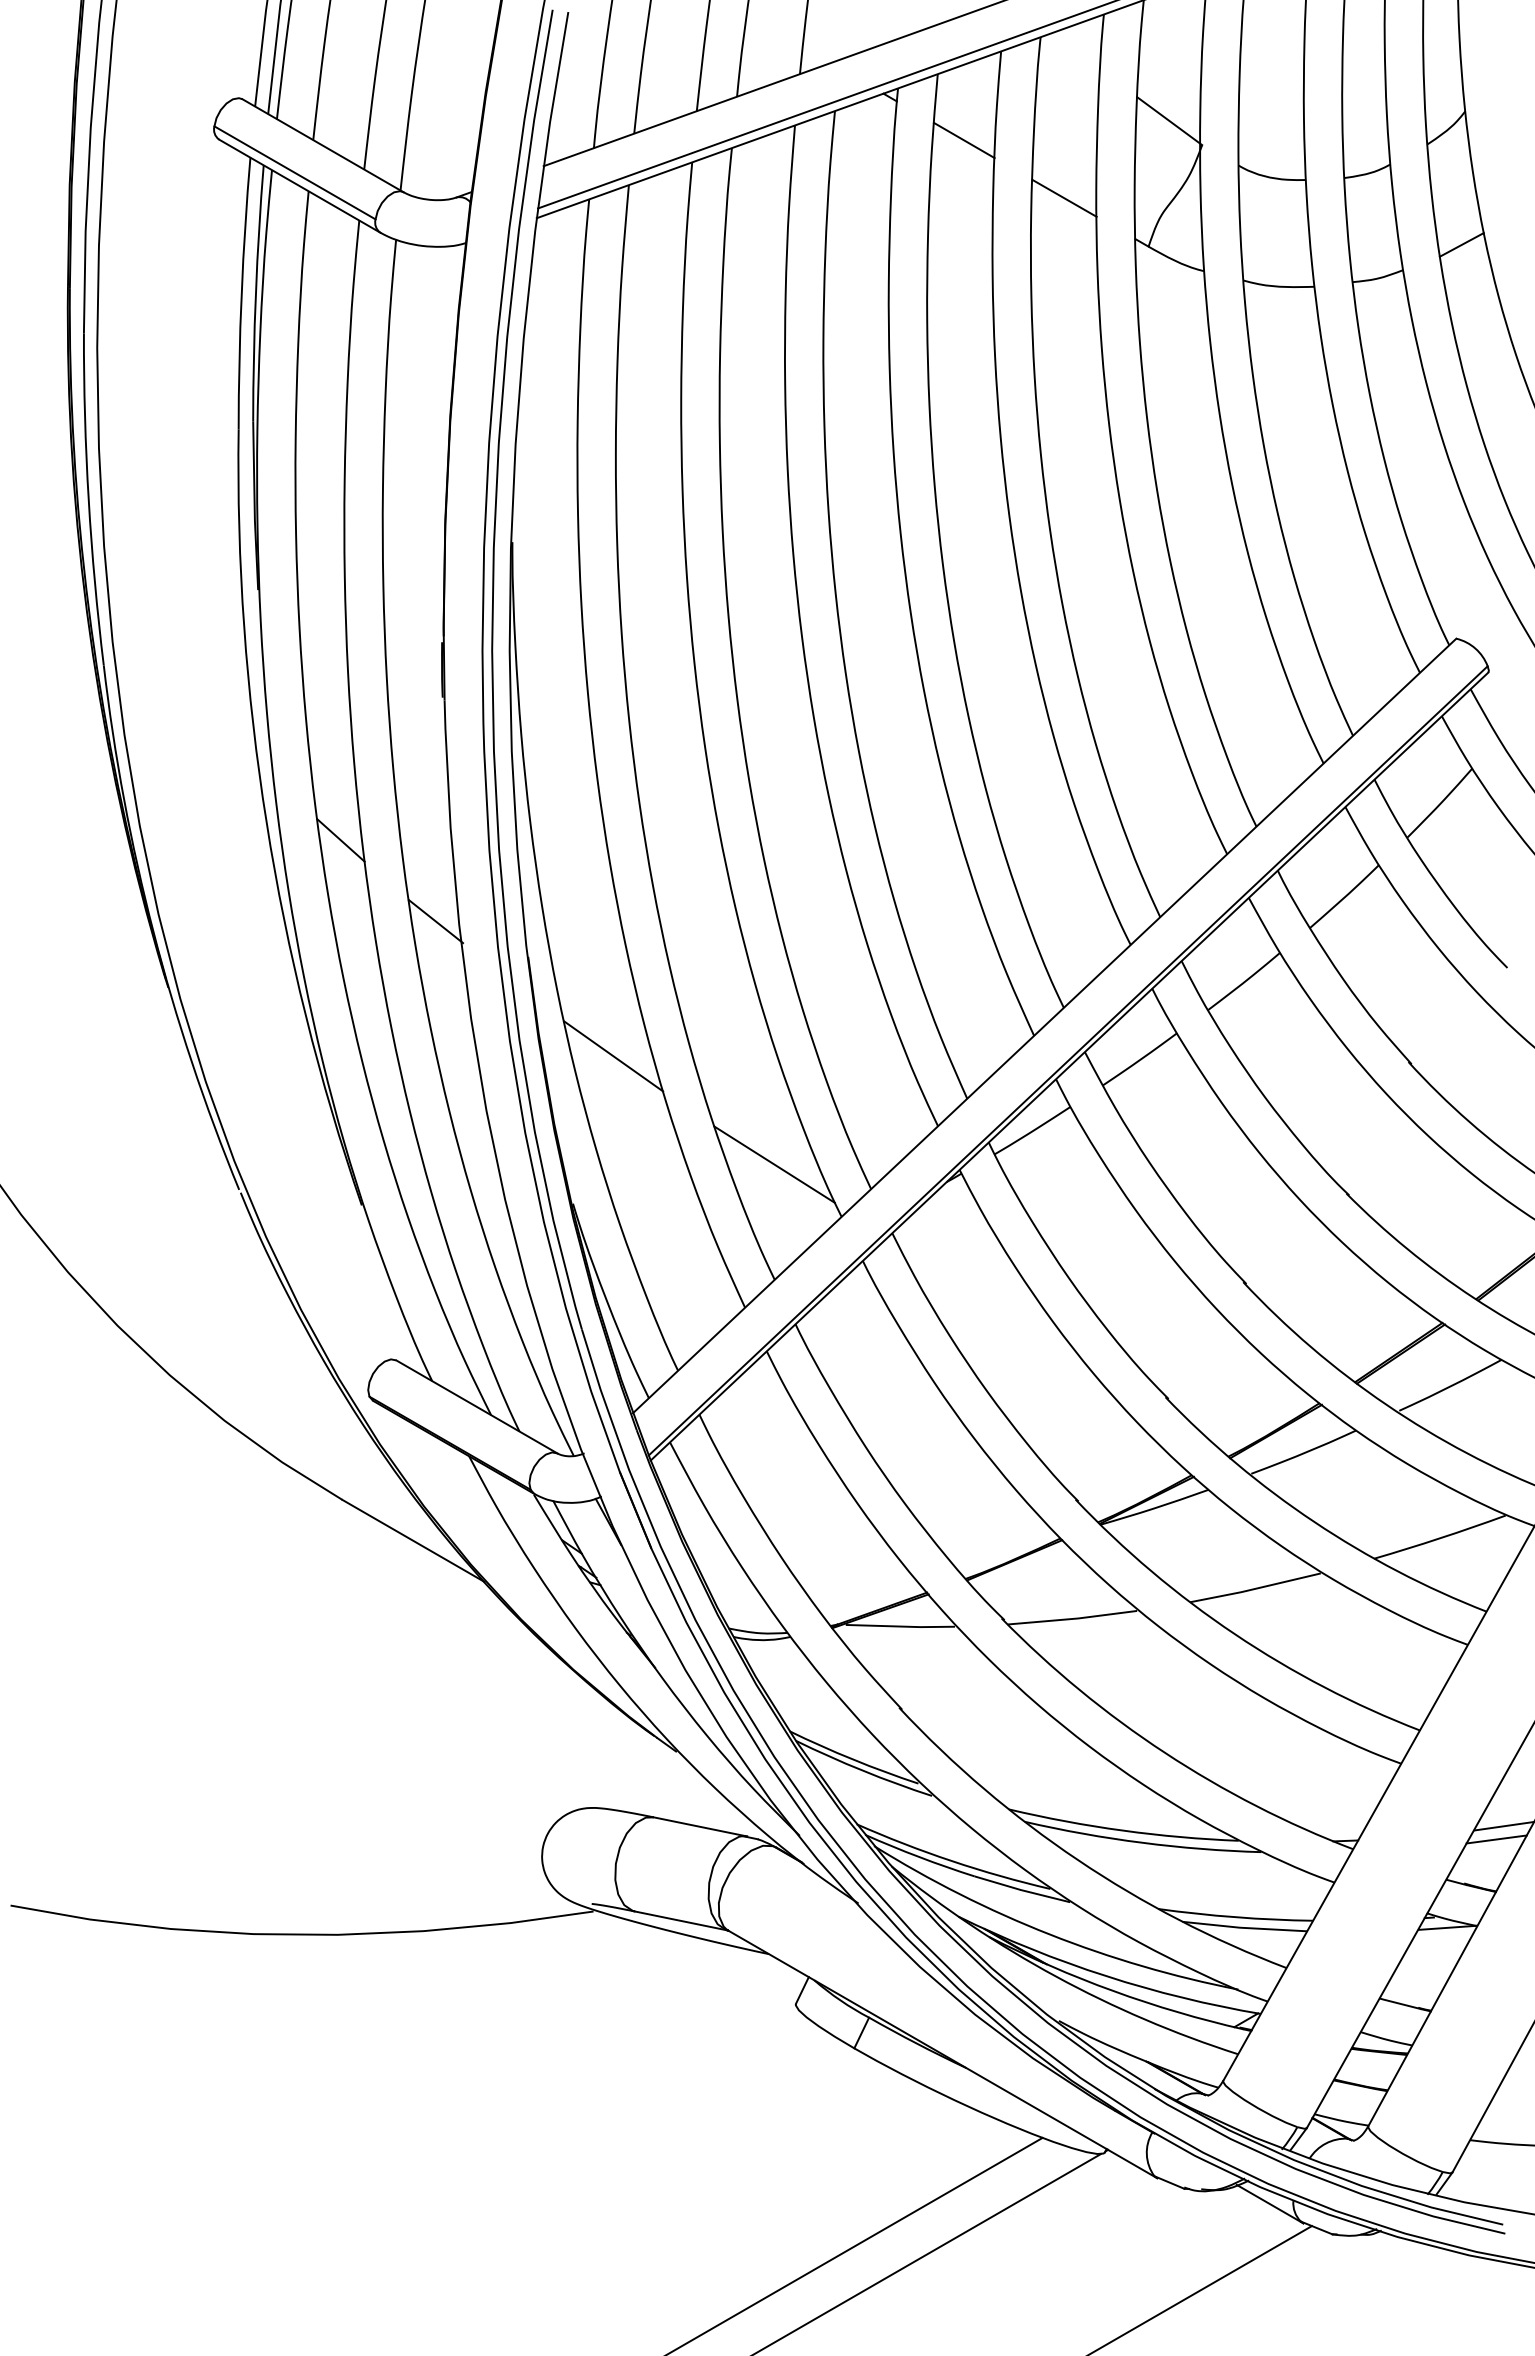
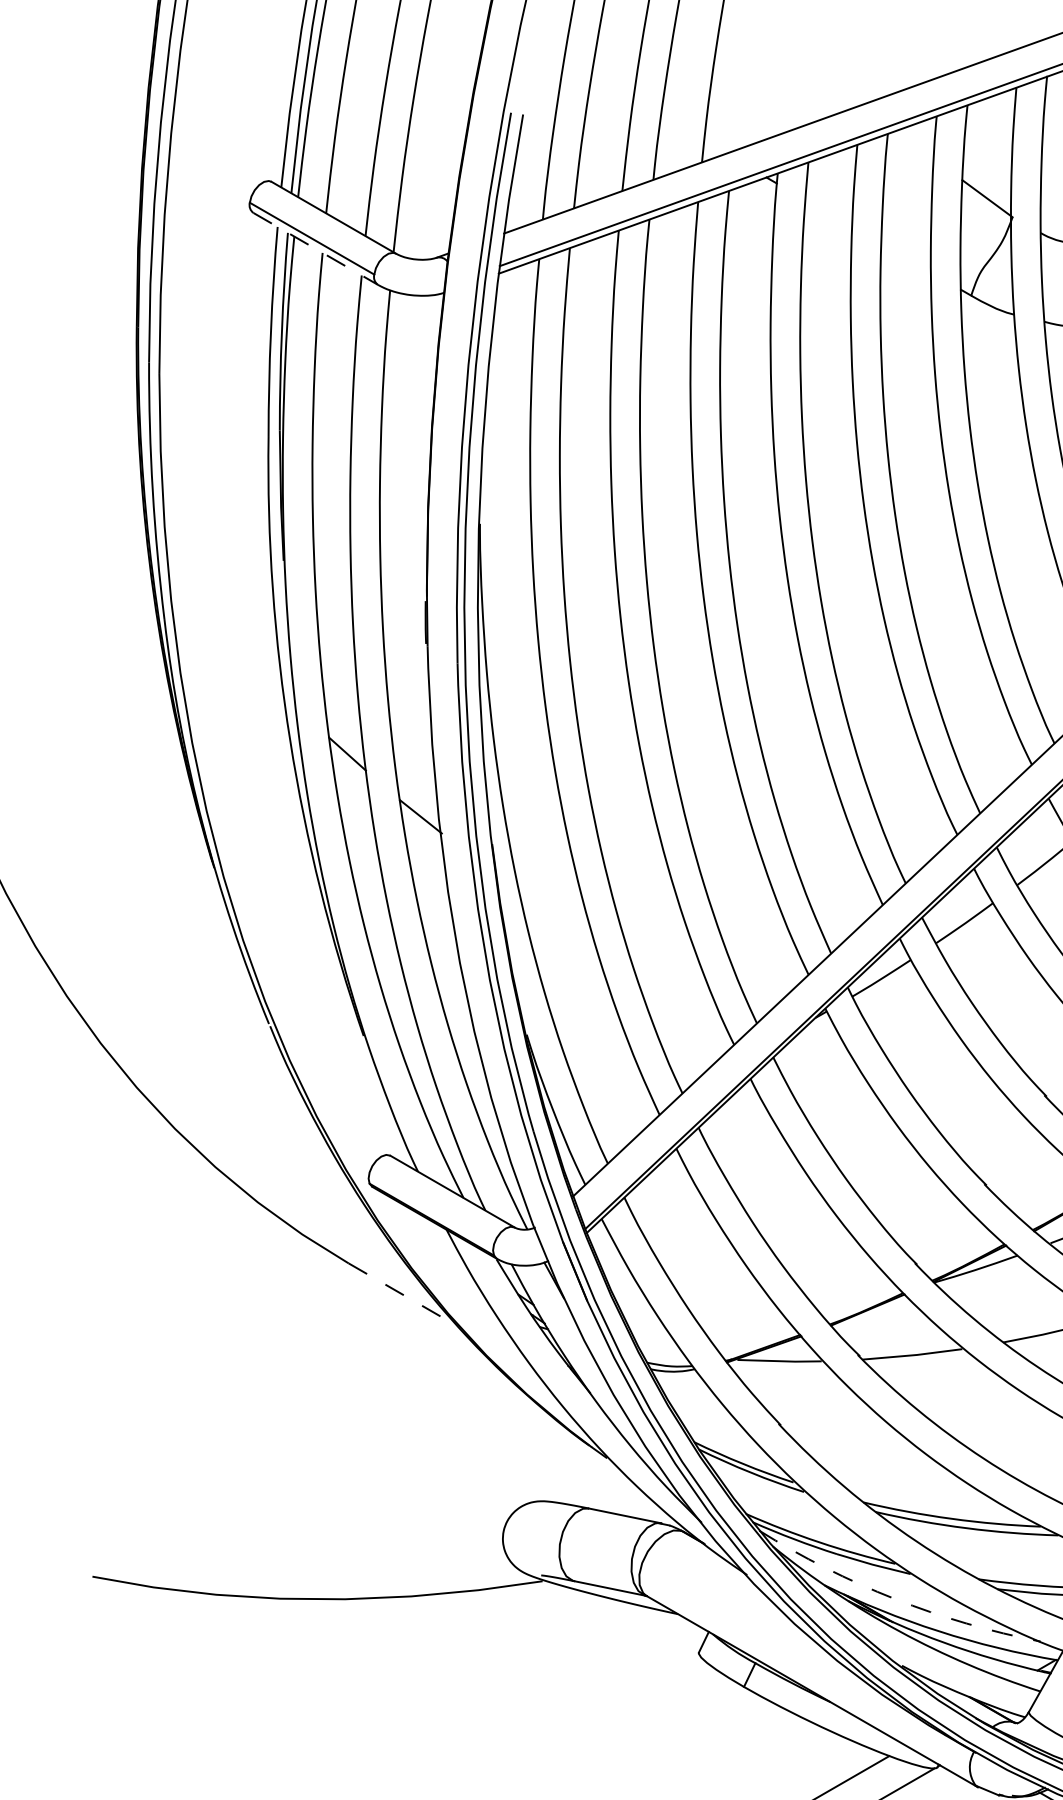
line: (963, 140) -> (828, 213), removed
line: (300, 186) -> (316, 249), solid -> dashed
line: (1064, 197) -> (906, 257), removed
line: (613, 1056) -> (558, 921), removed
line: (774, 1164) -> (682, 1004), removed
line: (413, 1541) -> (403, 1295), solid -> dashed
arc: (1049, 1934) -> (894, 1599), solid -> dashed

